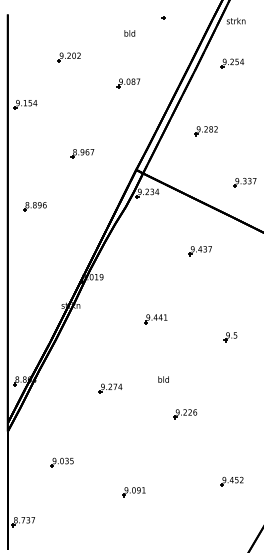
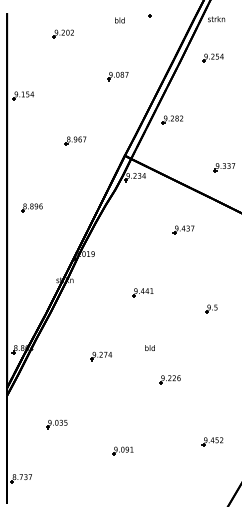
text: (129, 33) -> (119, 20), moved
part: (68, 57) -> (62, 34), moved
part: (205, 131) -> (171, 120), moved
part: (34, 206) -> (31, 207), moved

